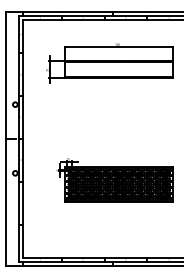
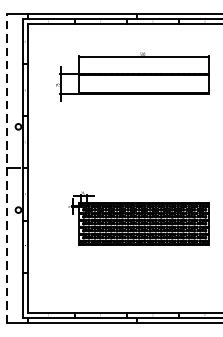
line: (5, 138) -> (6, 167), solid -> dashed

